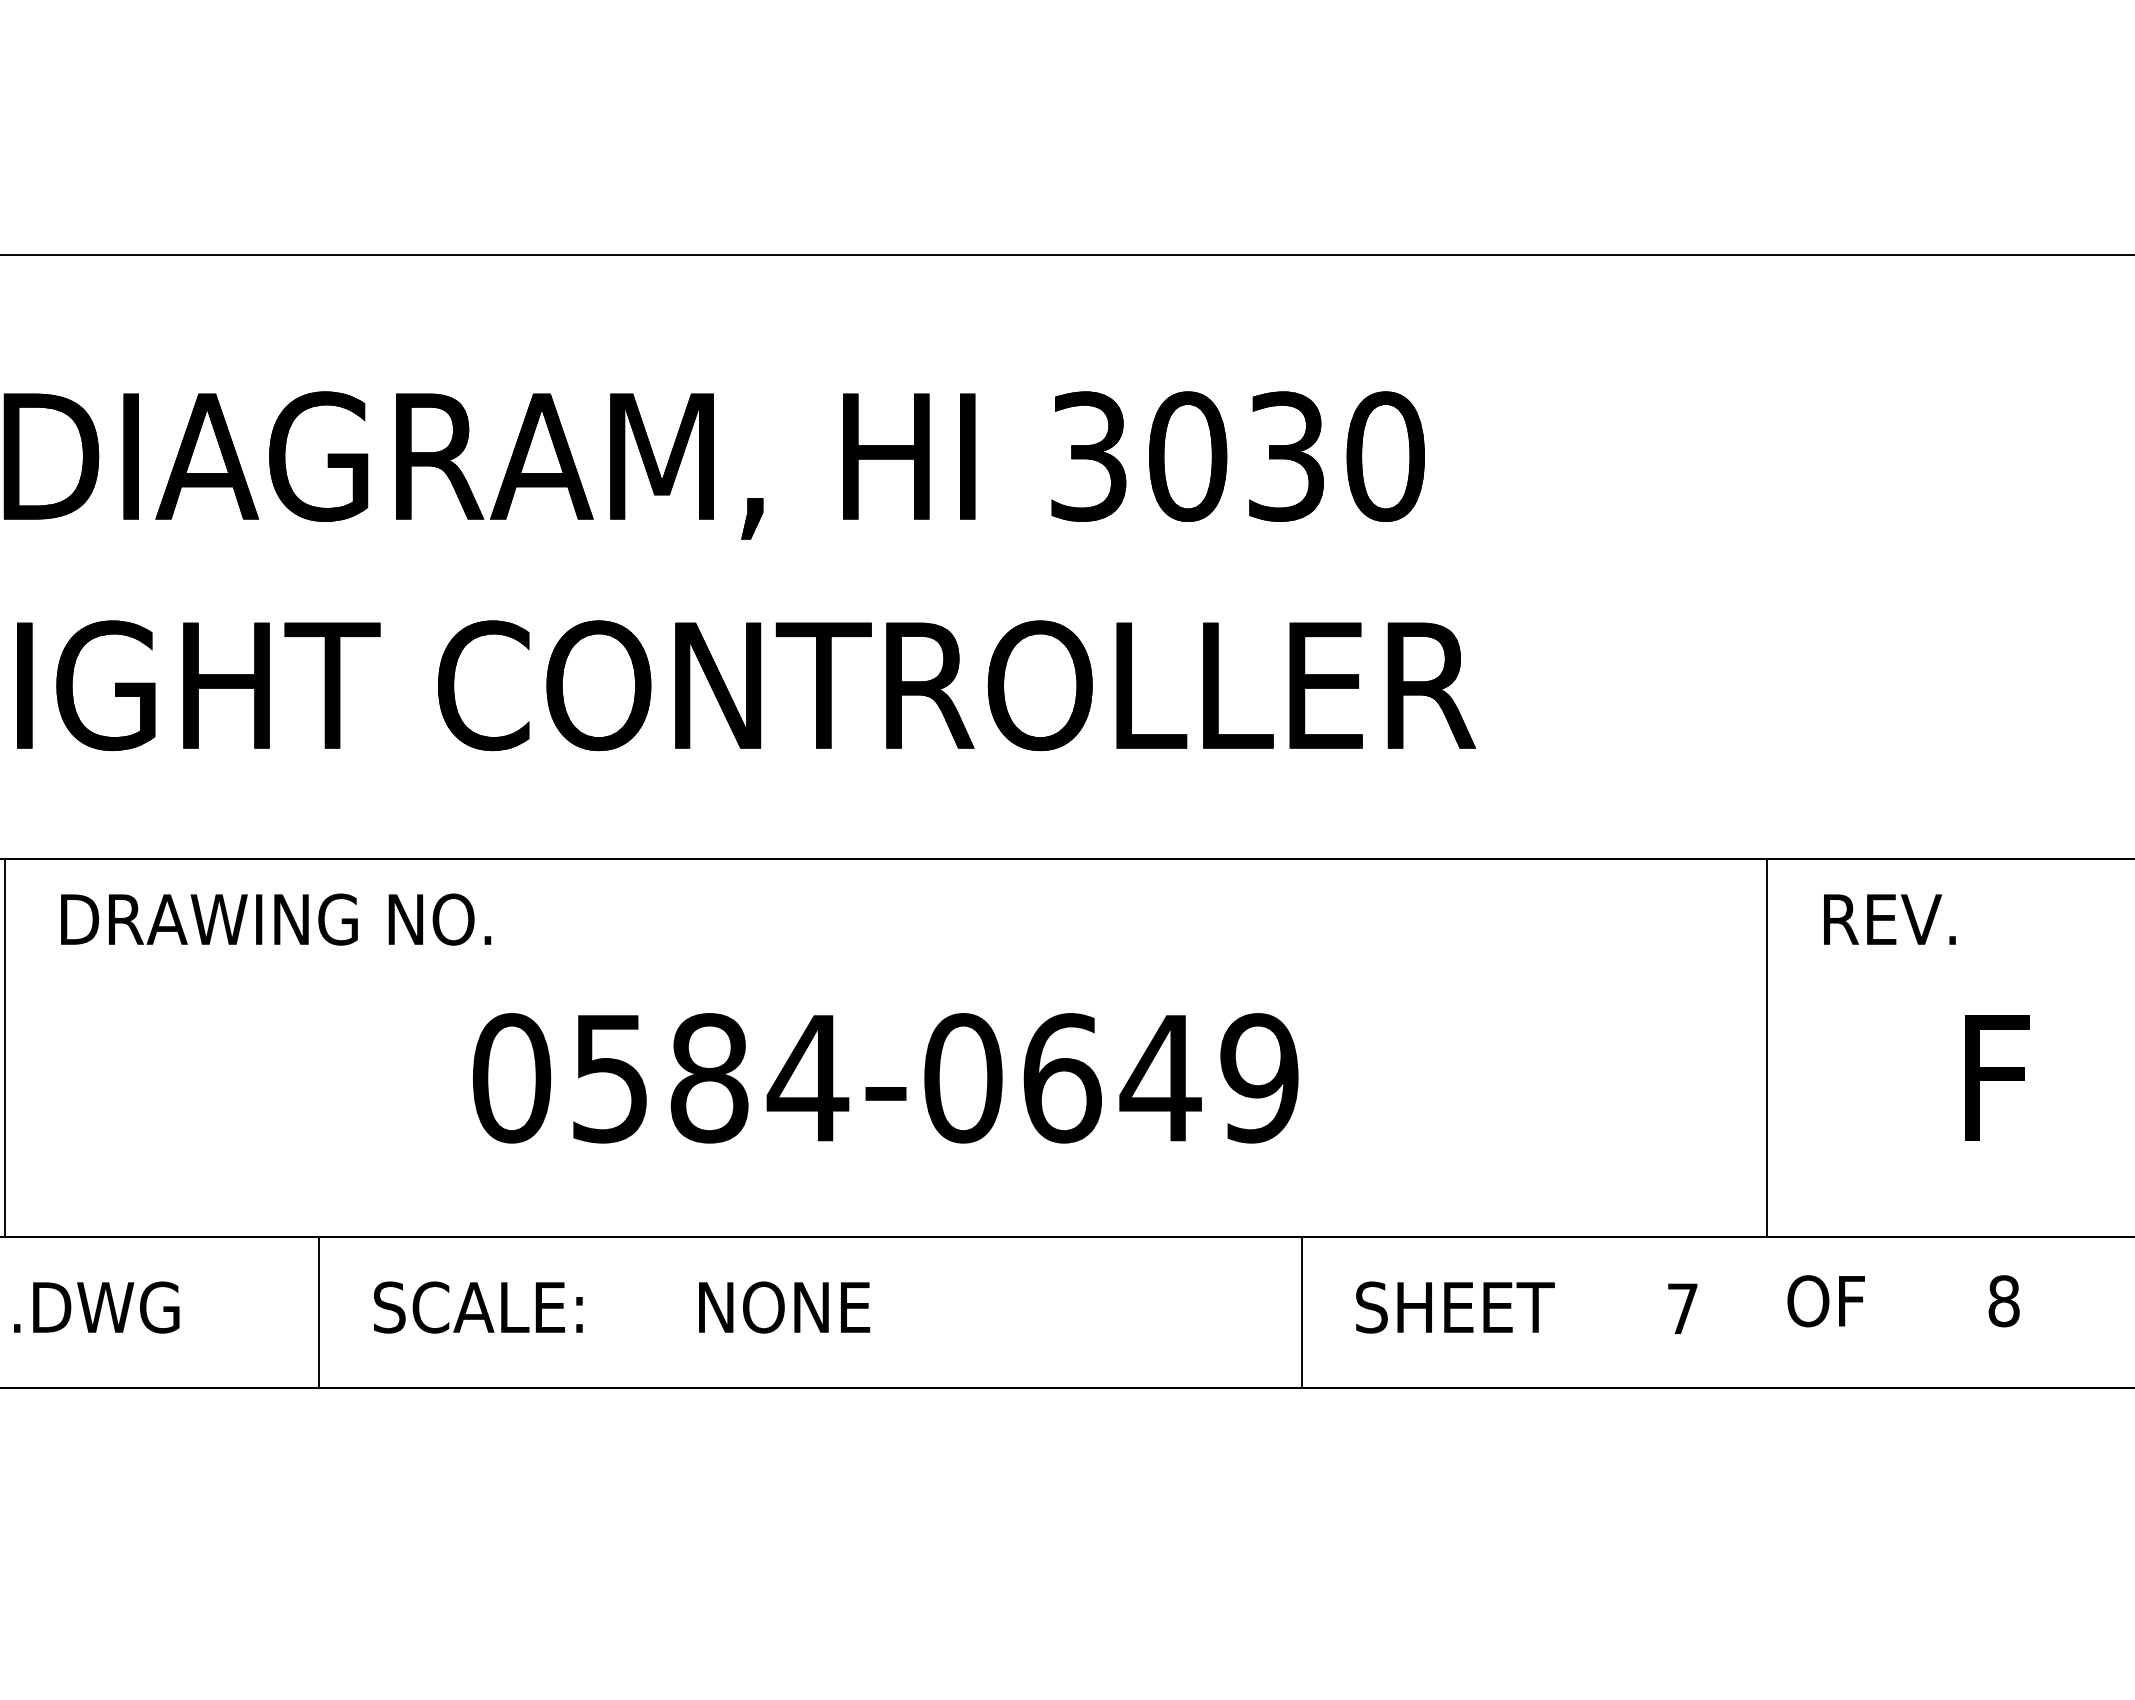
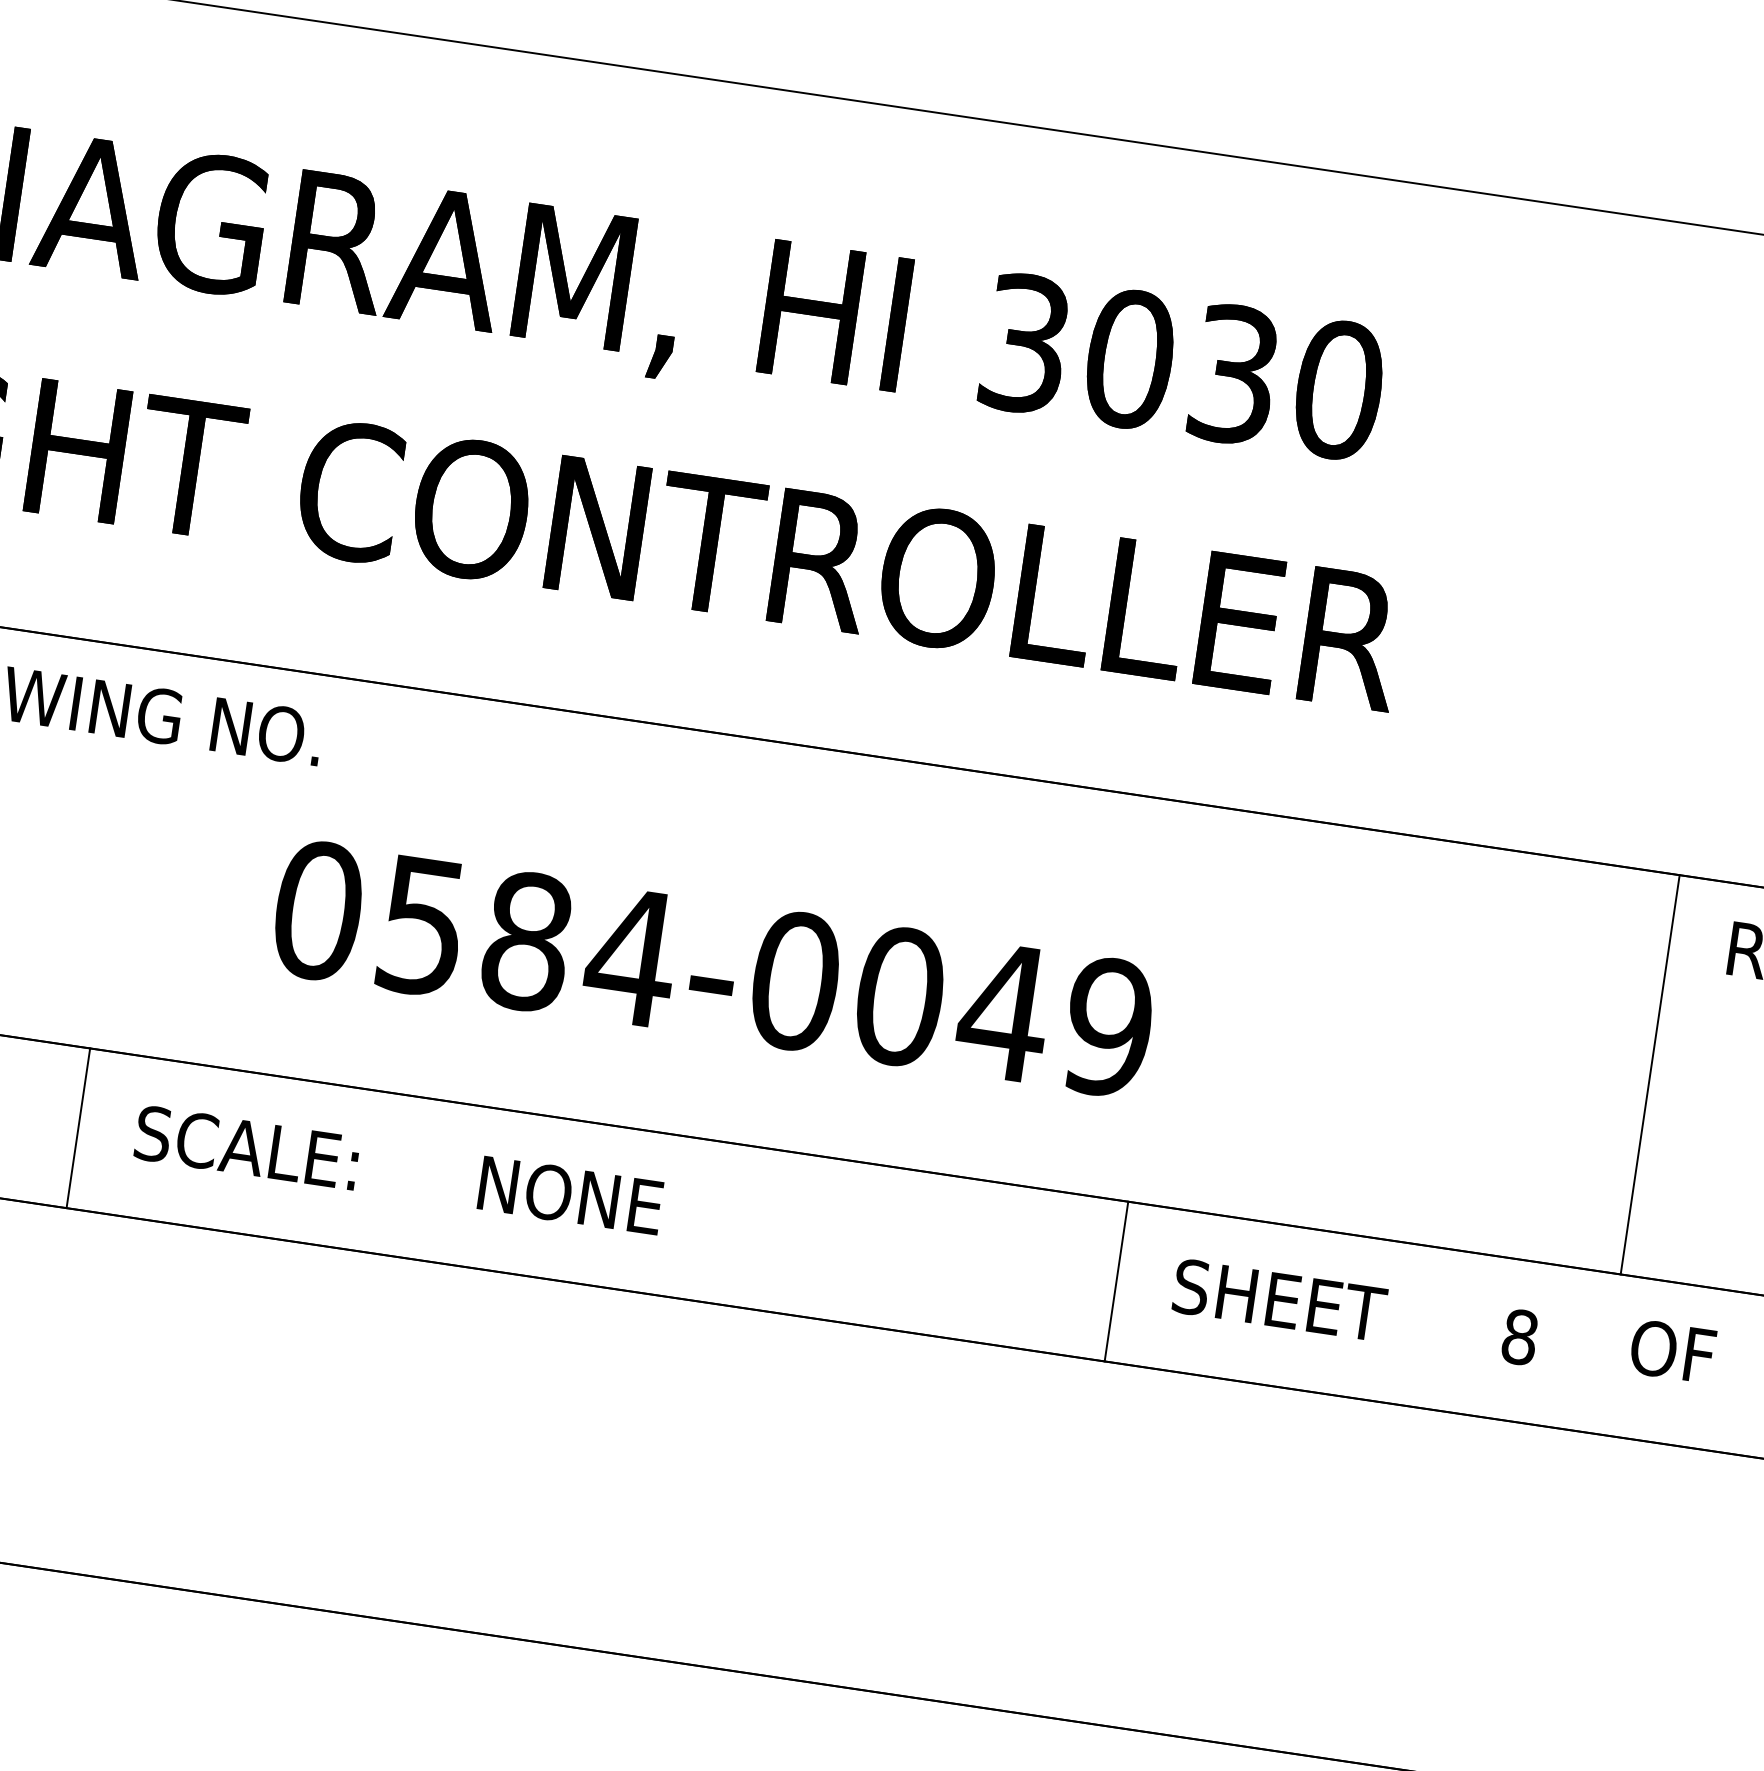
text: (1062, 1078) -> (900, 996), 0584-0649 -> 0584-0049
text: (1682, 1308) -> (1519, 1336), 7 -> 8

